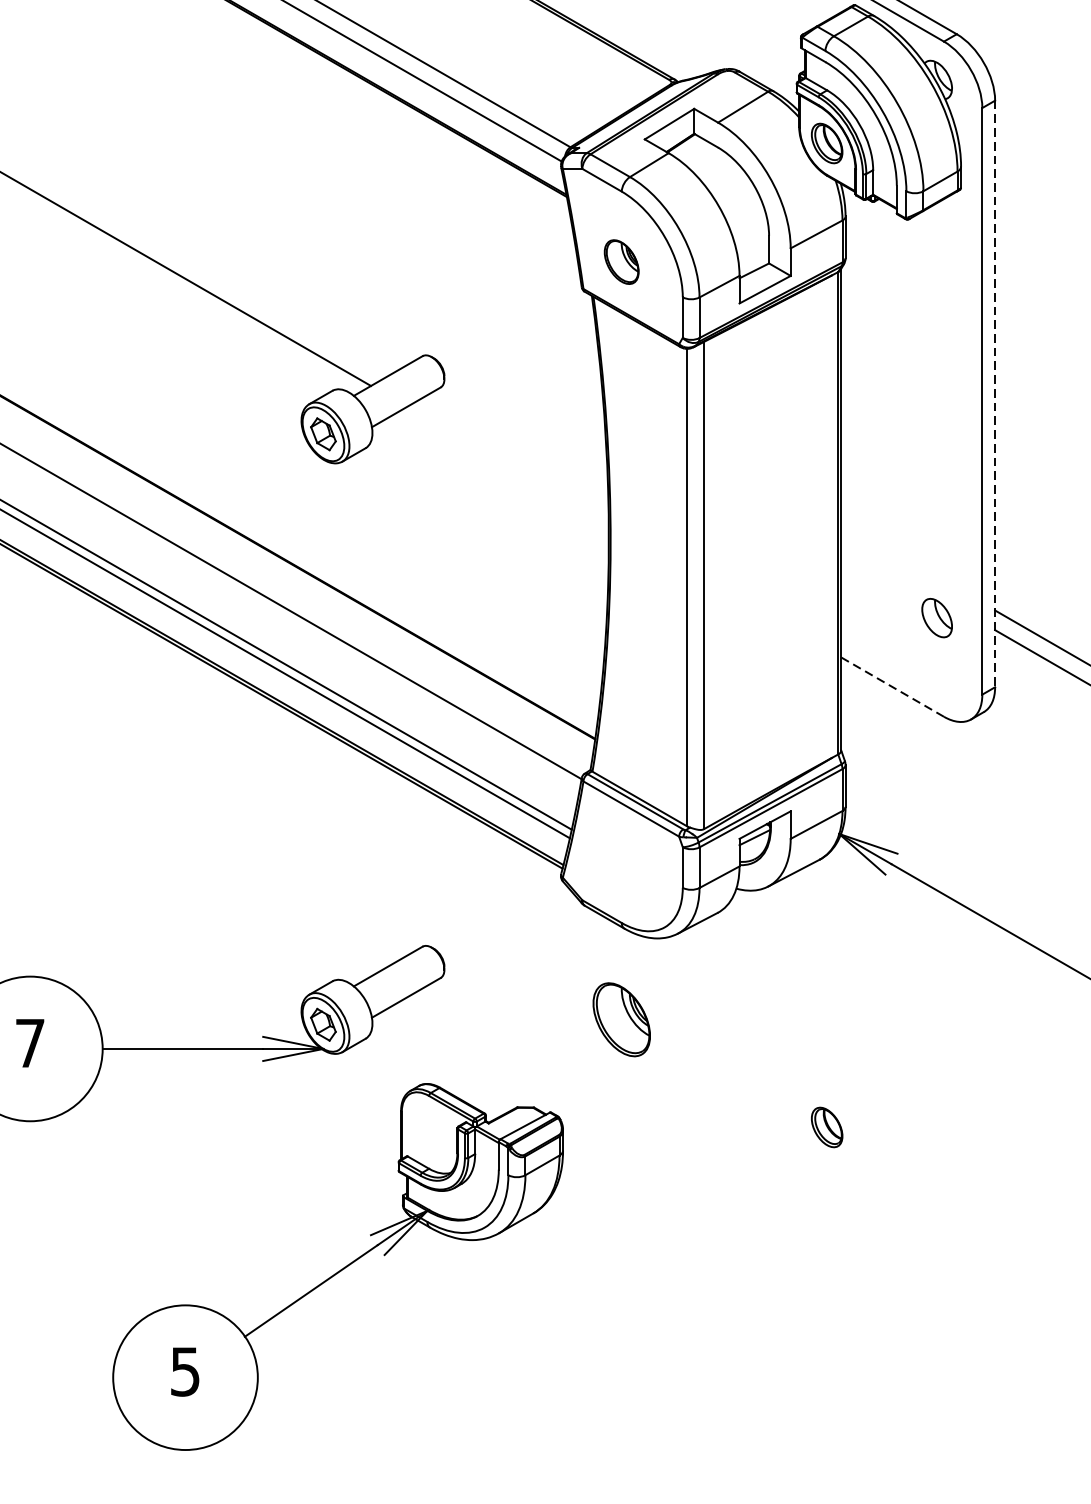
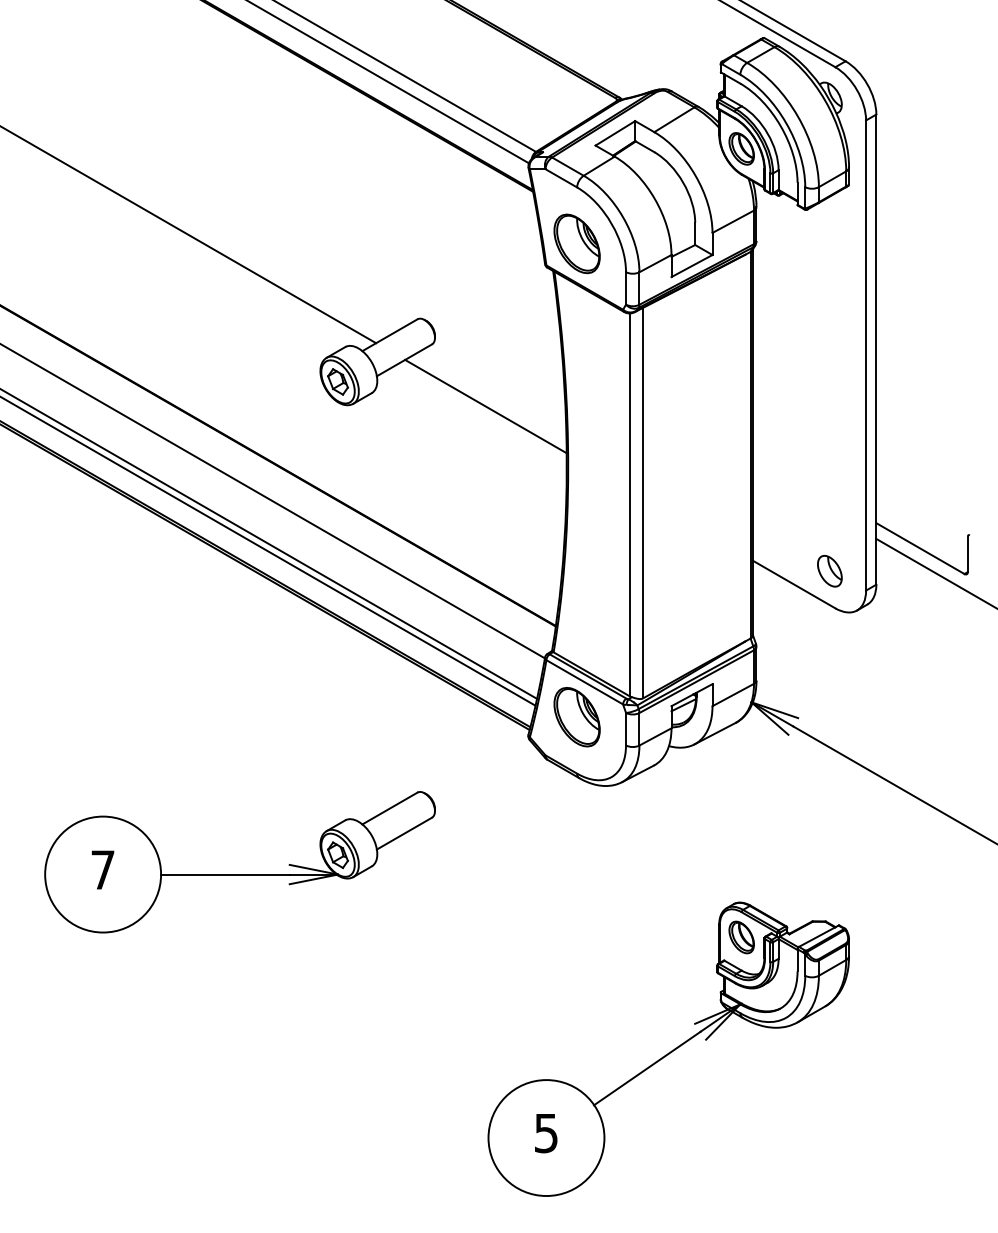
part: (620, 261) -> (576, 243), size x1.67
line: (995, 395) -> (876, 350), dashed -> solid
line: (507, 464) -> (485, 406), added
part: (936, 617) -> (829, 570), moved
line: (892, 687) -> (794, 584), dashed -> solid
part: (620, 1020) -> (576, 717), moved
part: (337, 1265) -> (668, 1048), moved

